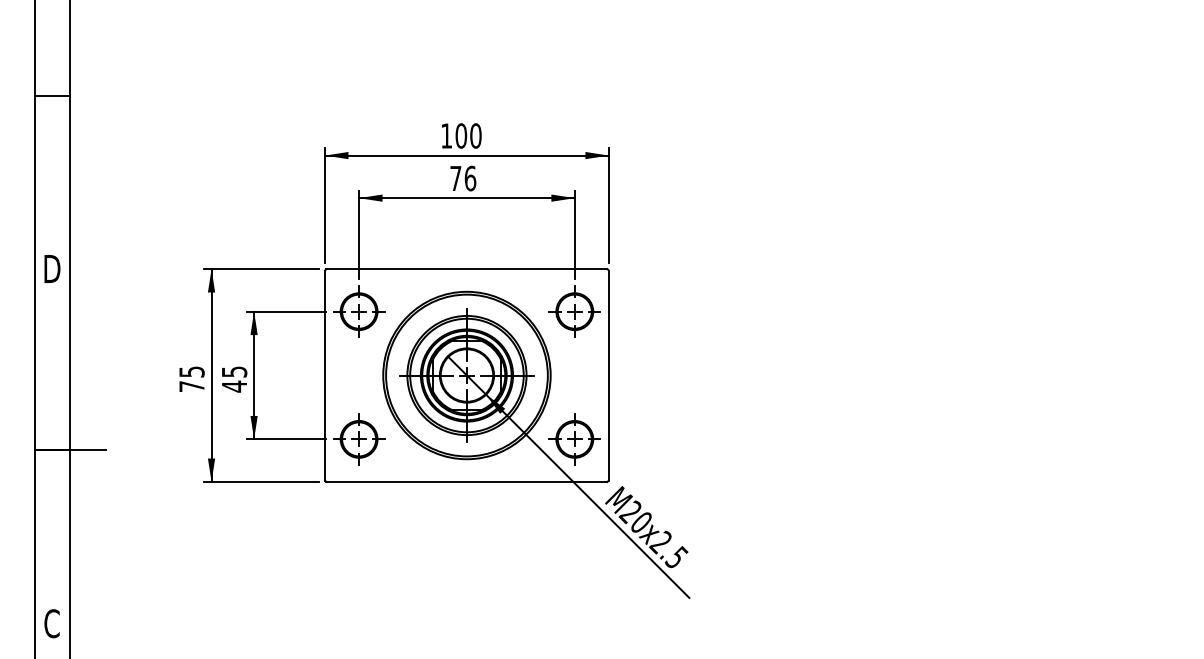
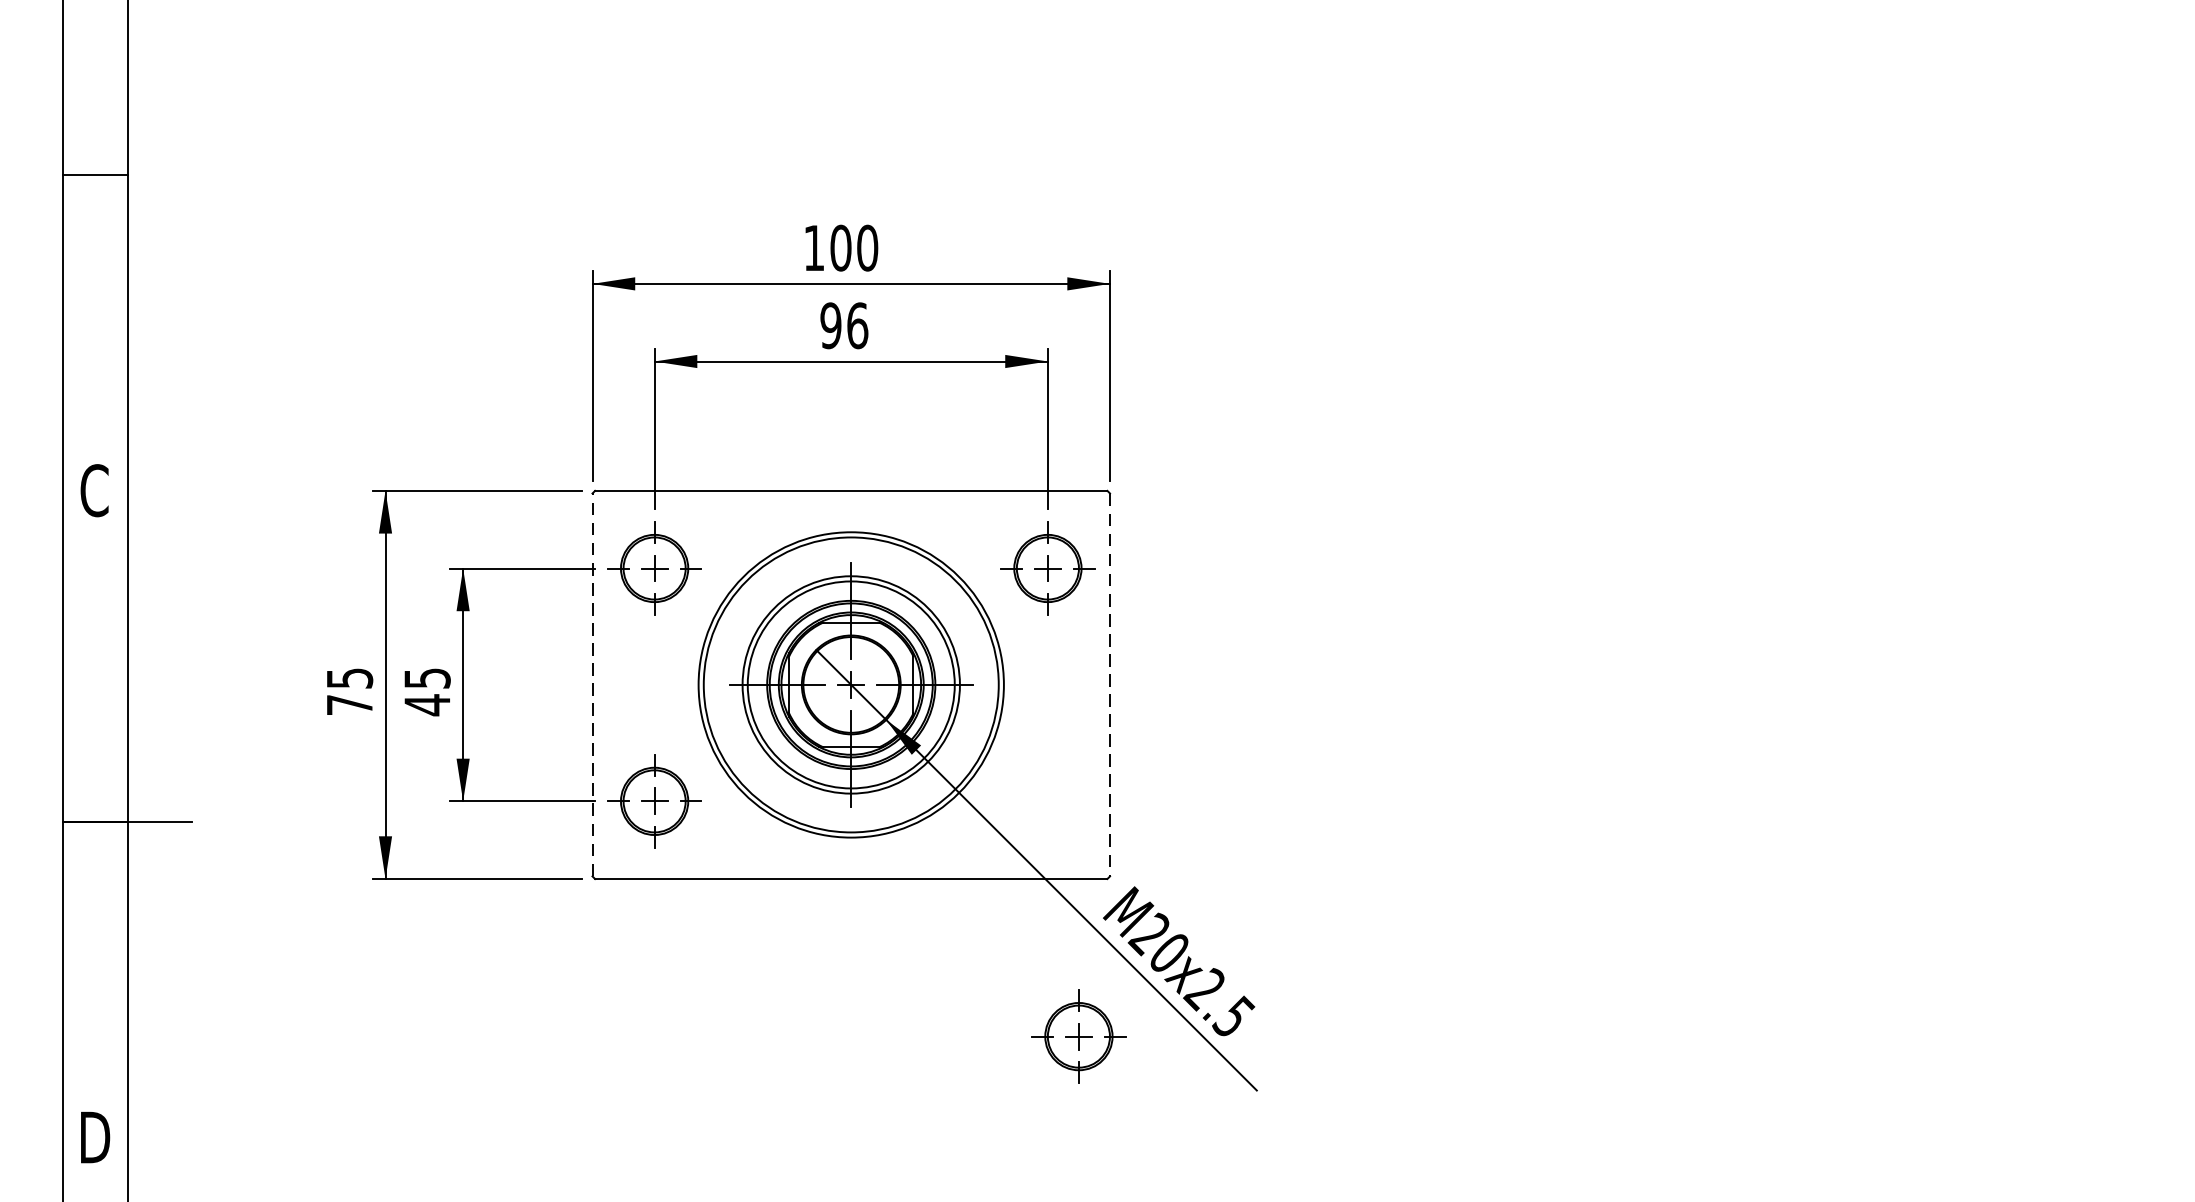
text: (455, 178) -> (830, 325), 76 -> 96
text: (52, 268) -> (95, 489), D -> C
line: (325, 375) -> (593, 684), solid -> dashed
line: (608, 376) -> (1109, 686), solid -> dashed
part: (574, 439) -> (1078, 1036), moved
text: (52, 623) -> (95, 1137), C -> D

